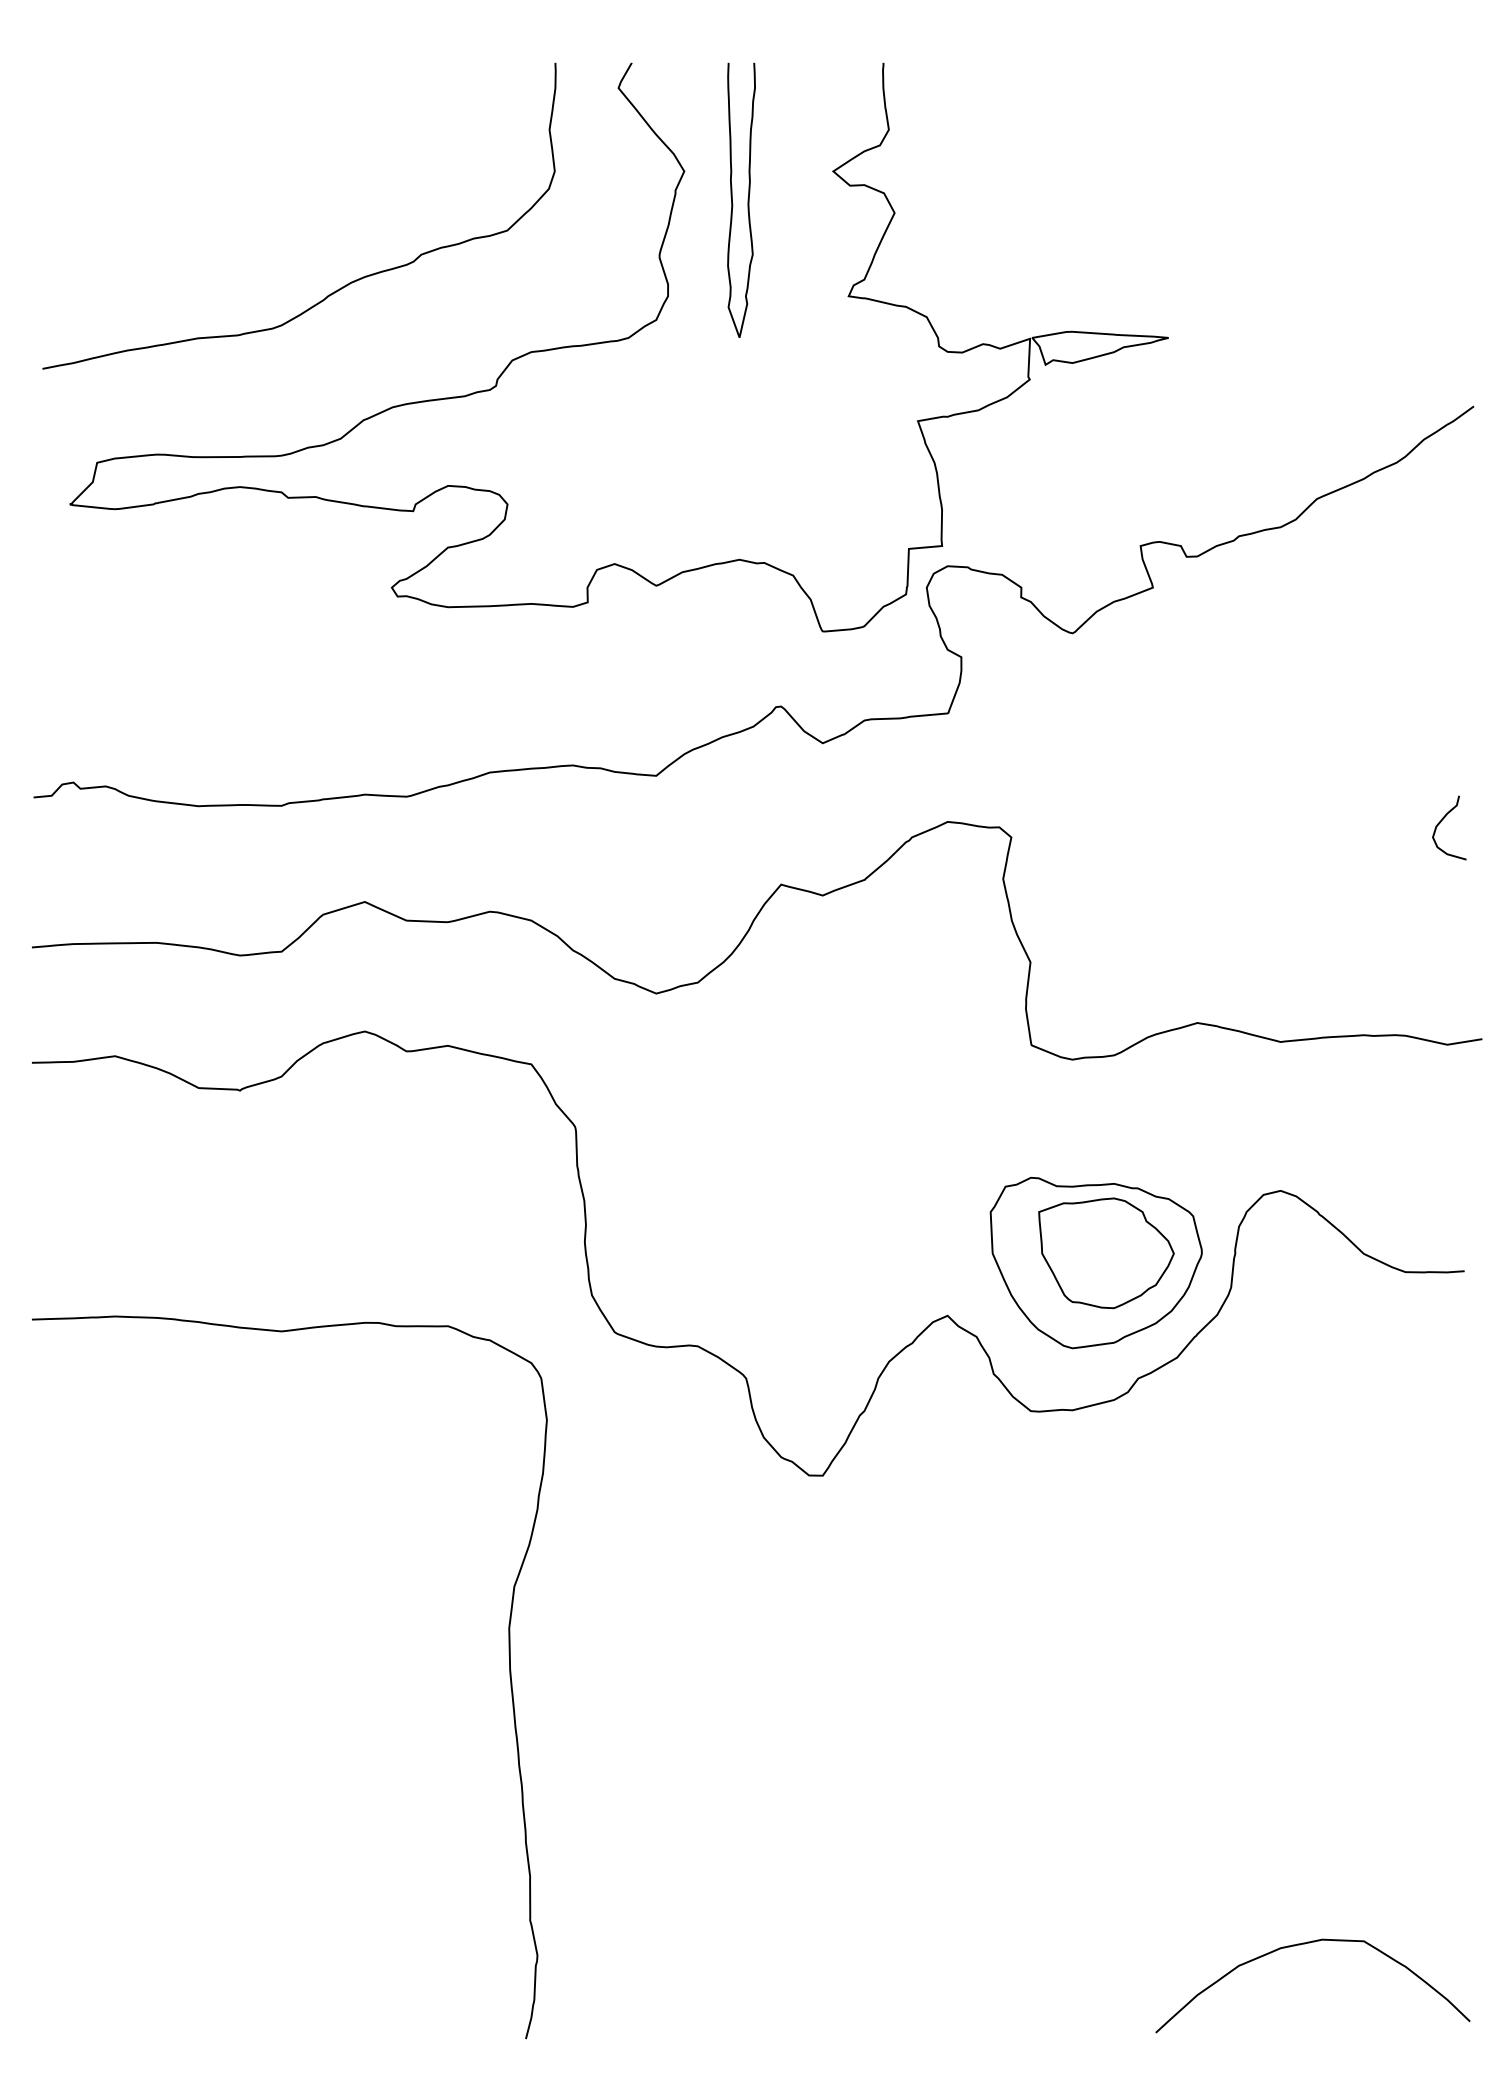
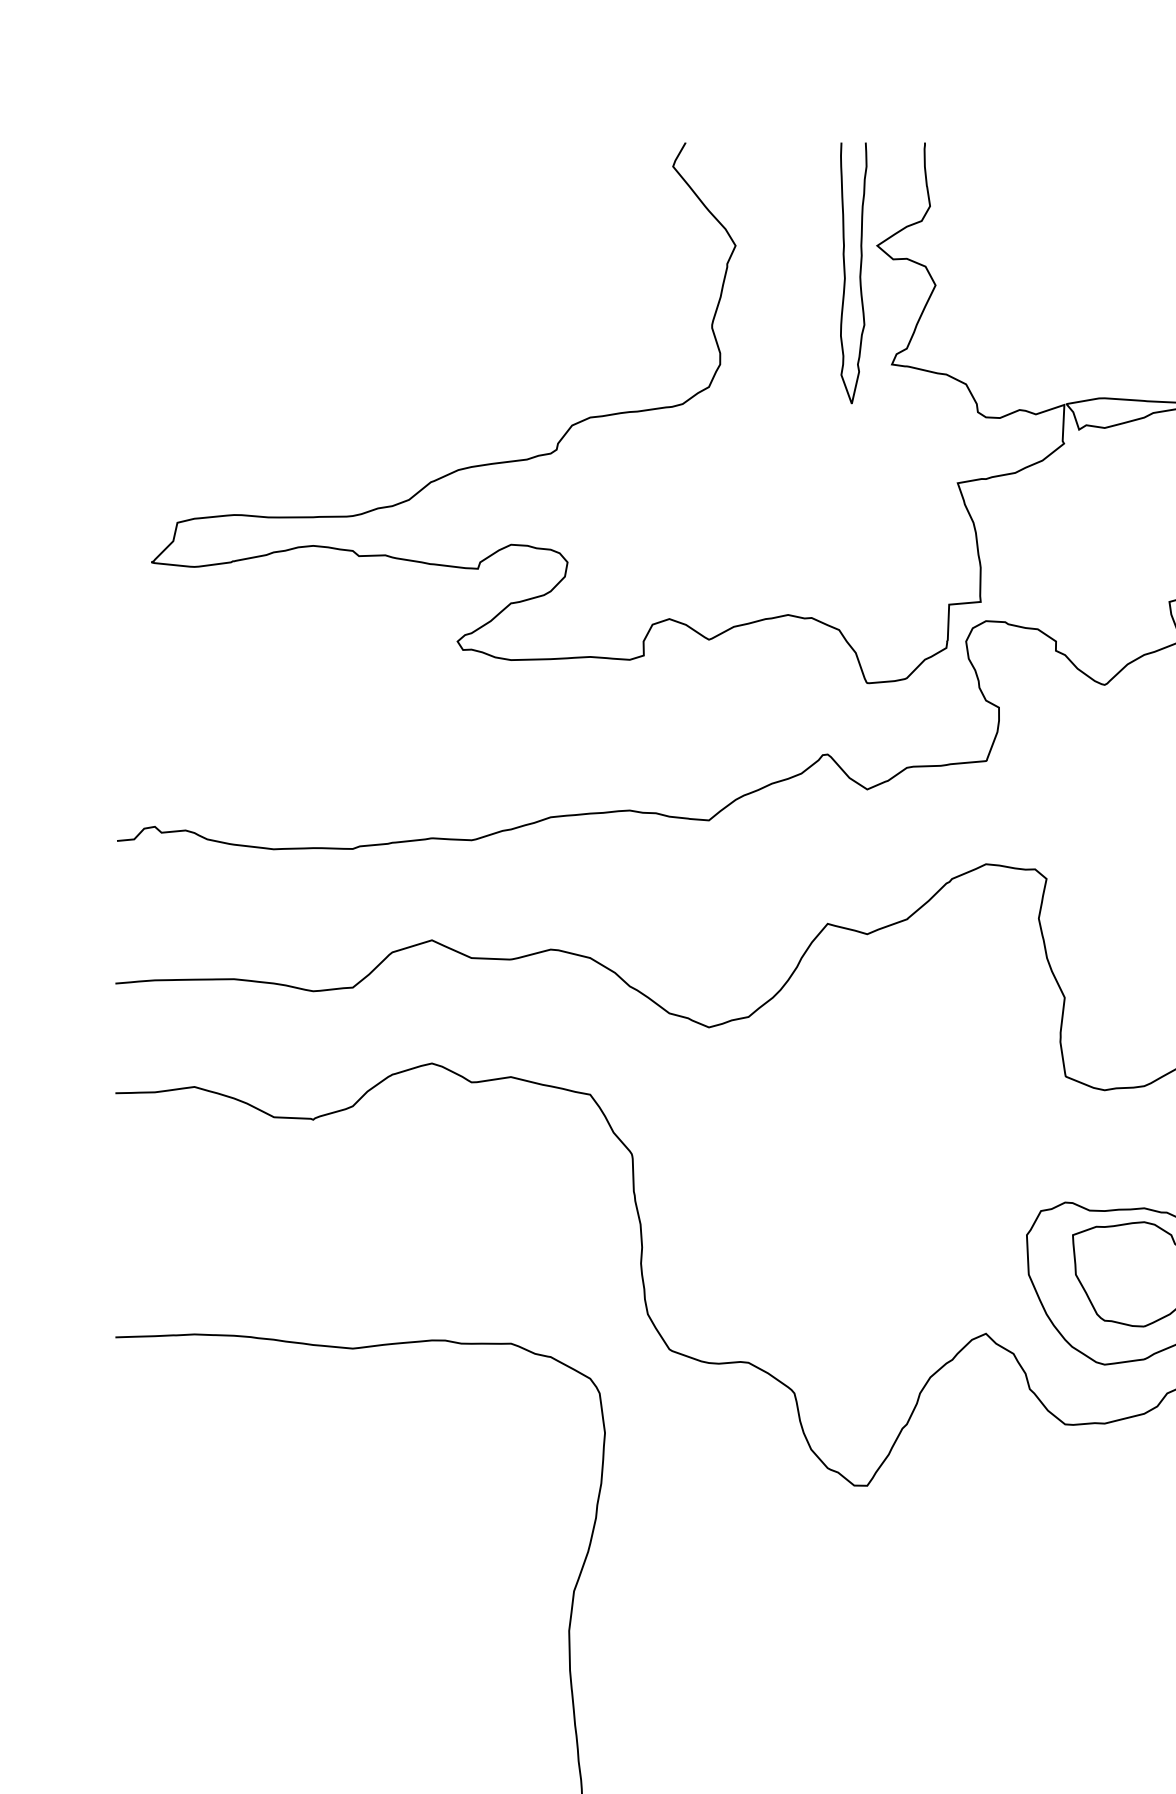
curve: (747, 199) -> (859, 272), moved
curve: (342, 286) -> (410, 355), removed

